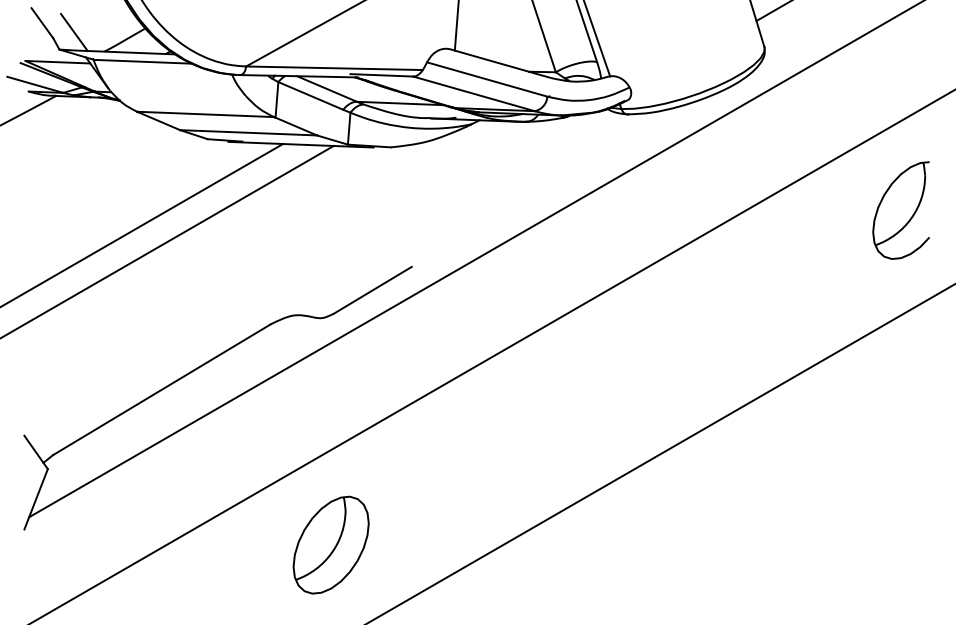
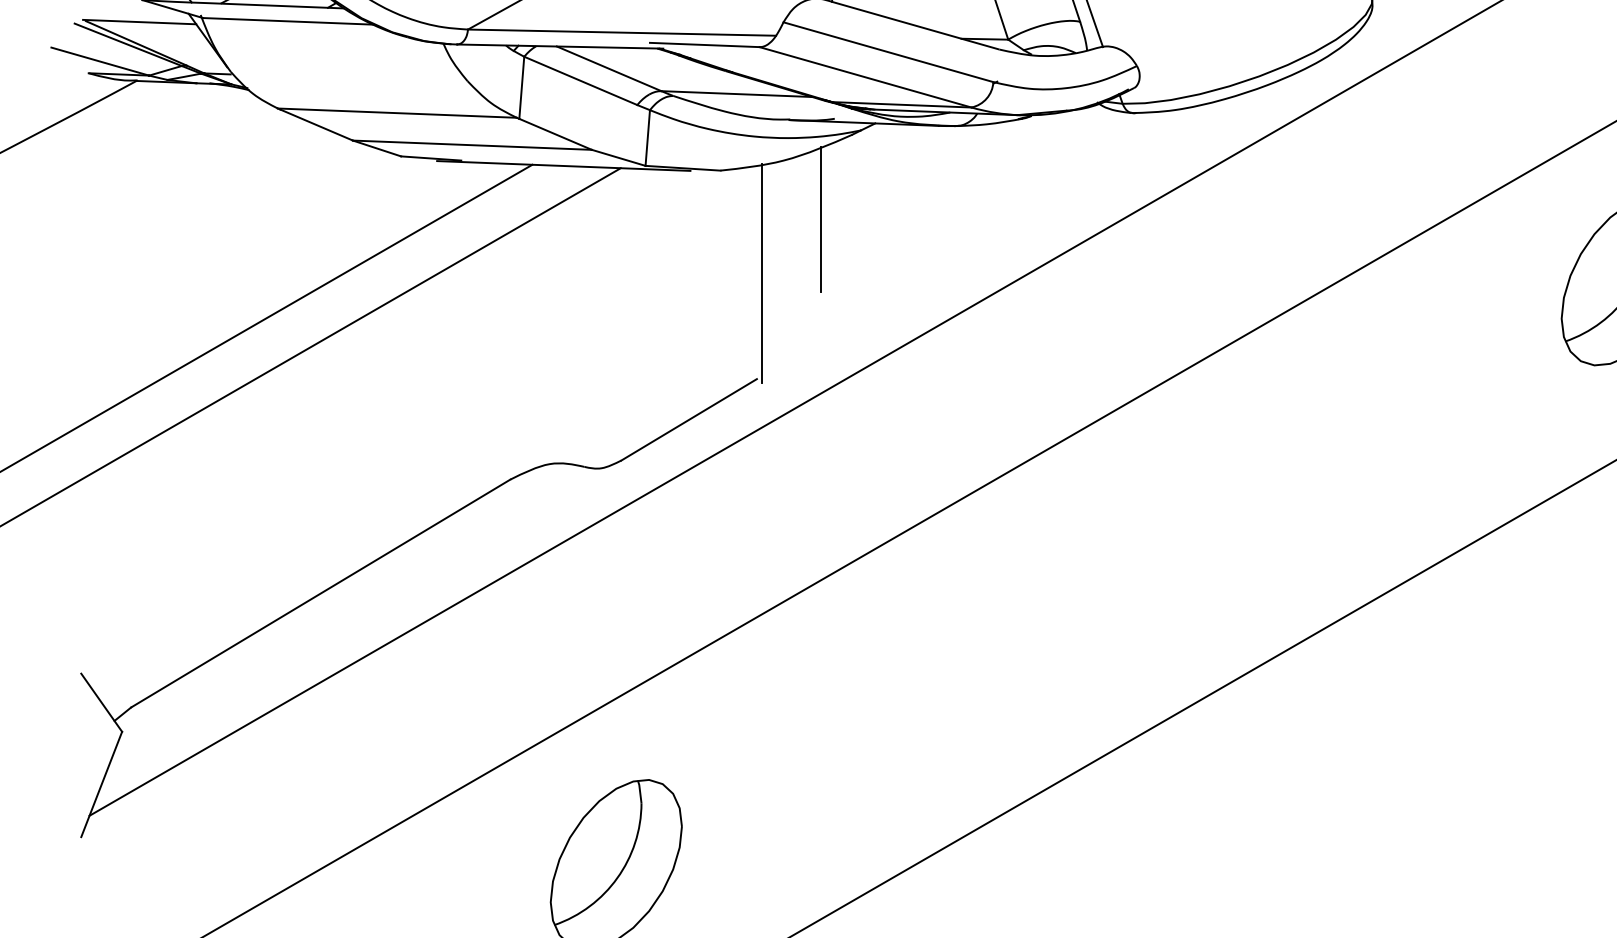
line: (448, 175) -> (820, 219), added
line: (414, 205) -> (761, 272), added

